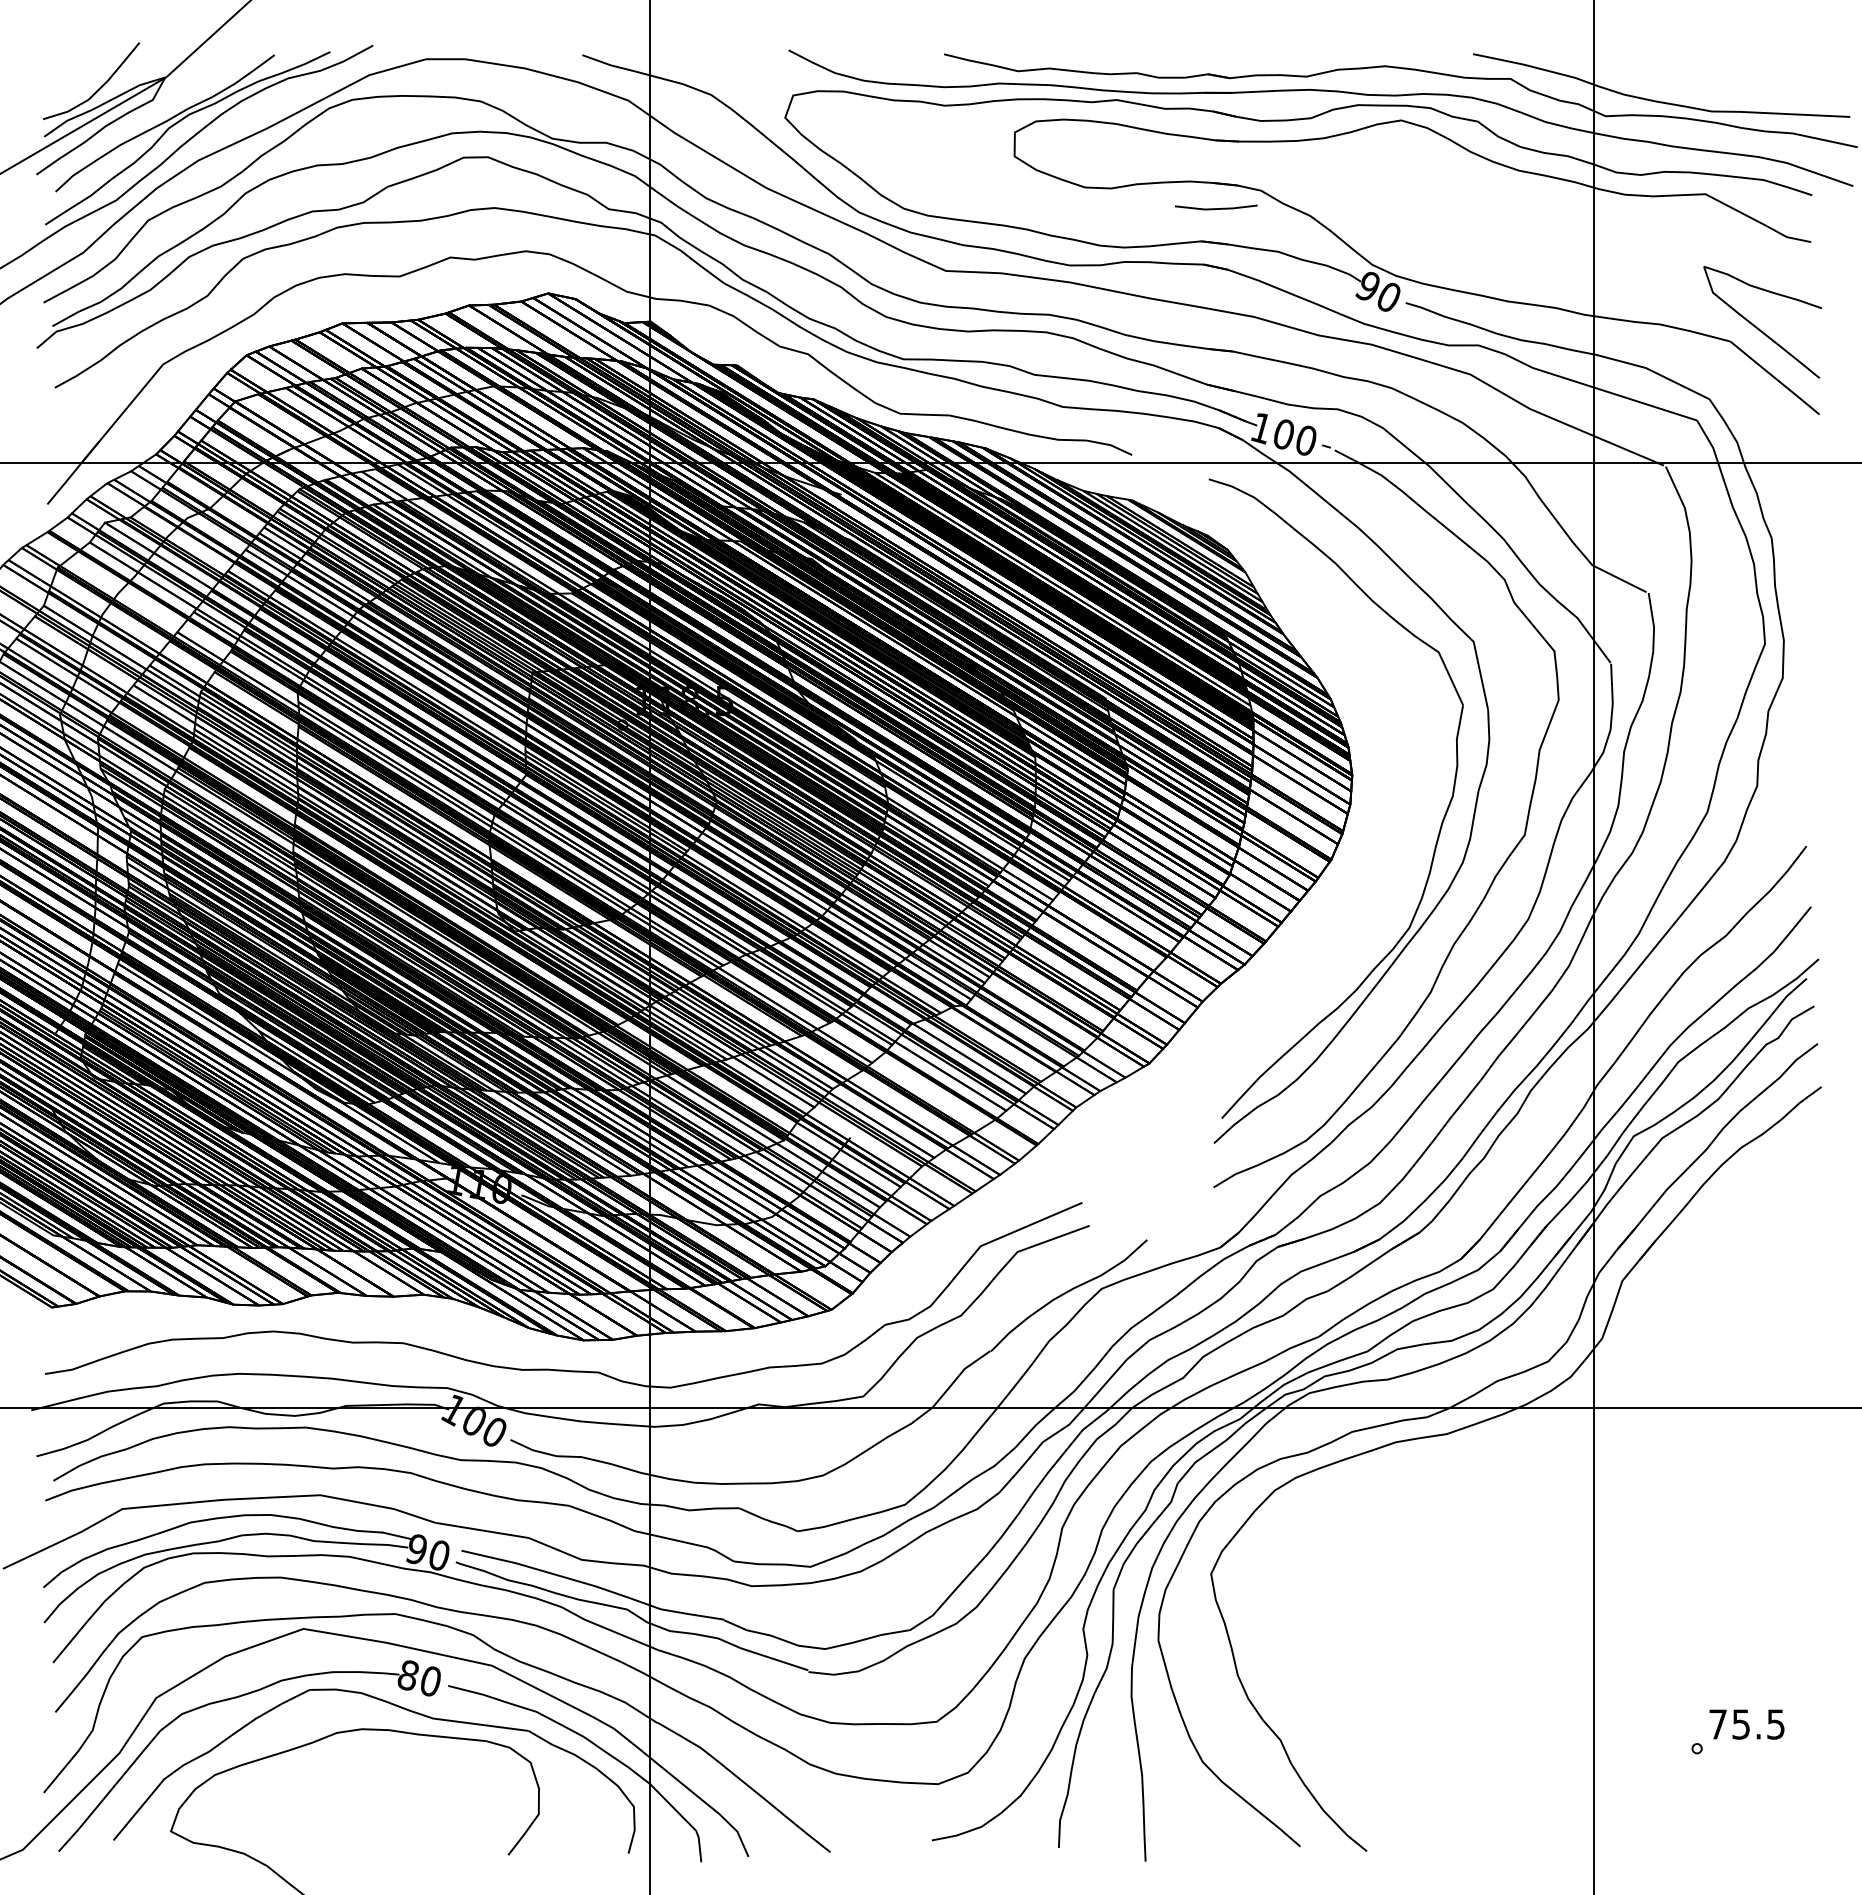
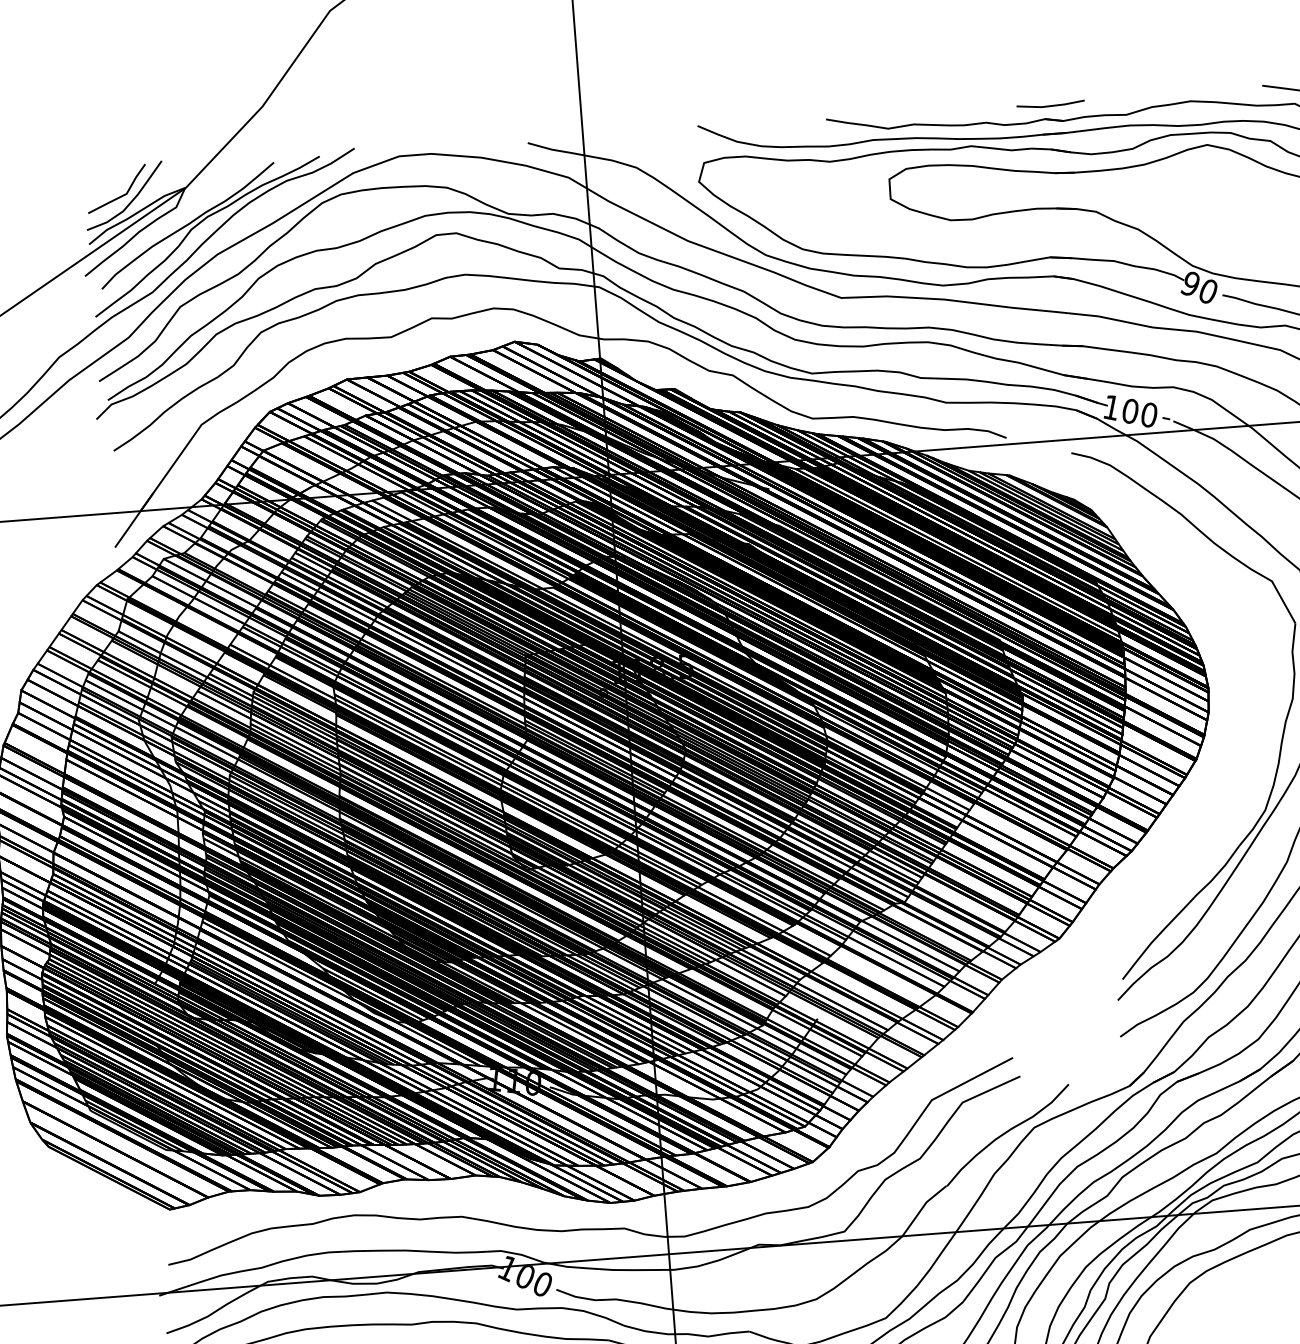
line: (85, 81) -> (119, 196), added
line: (1216, 208) -> (1050, 105), moved

